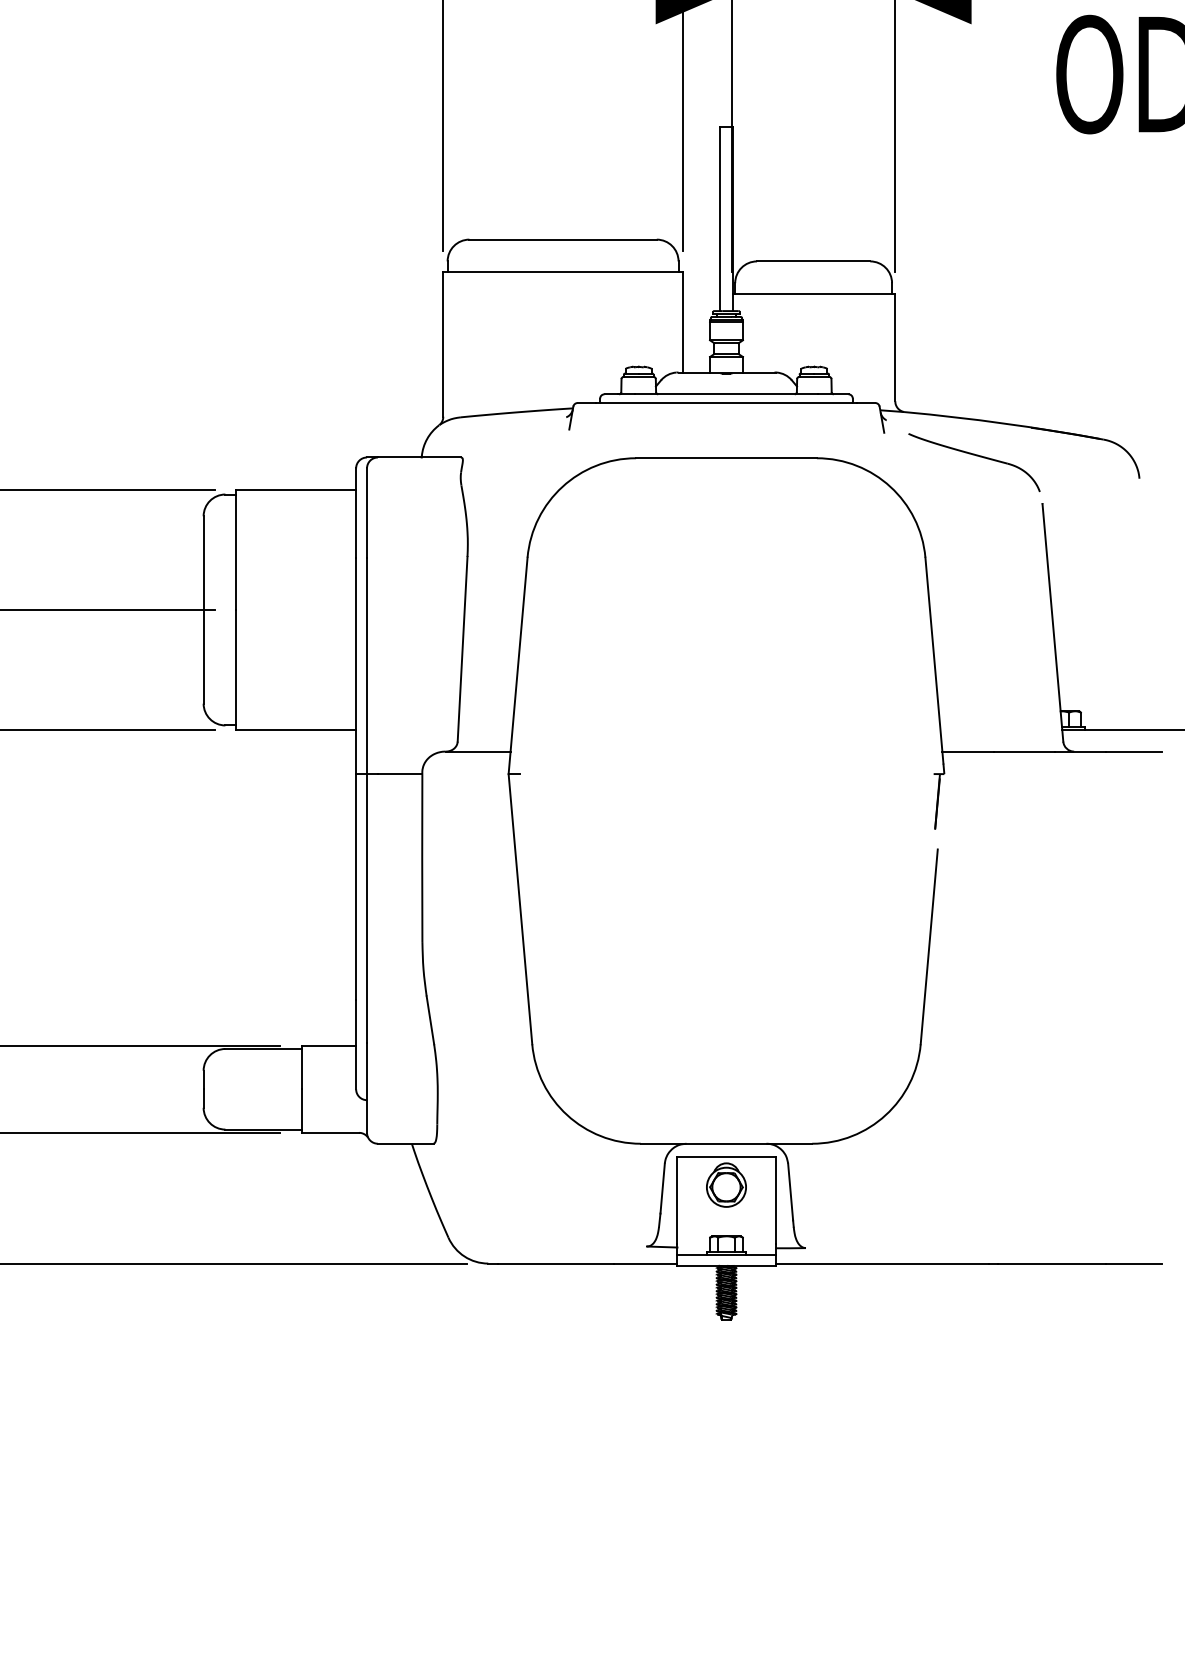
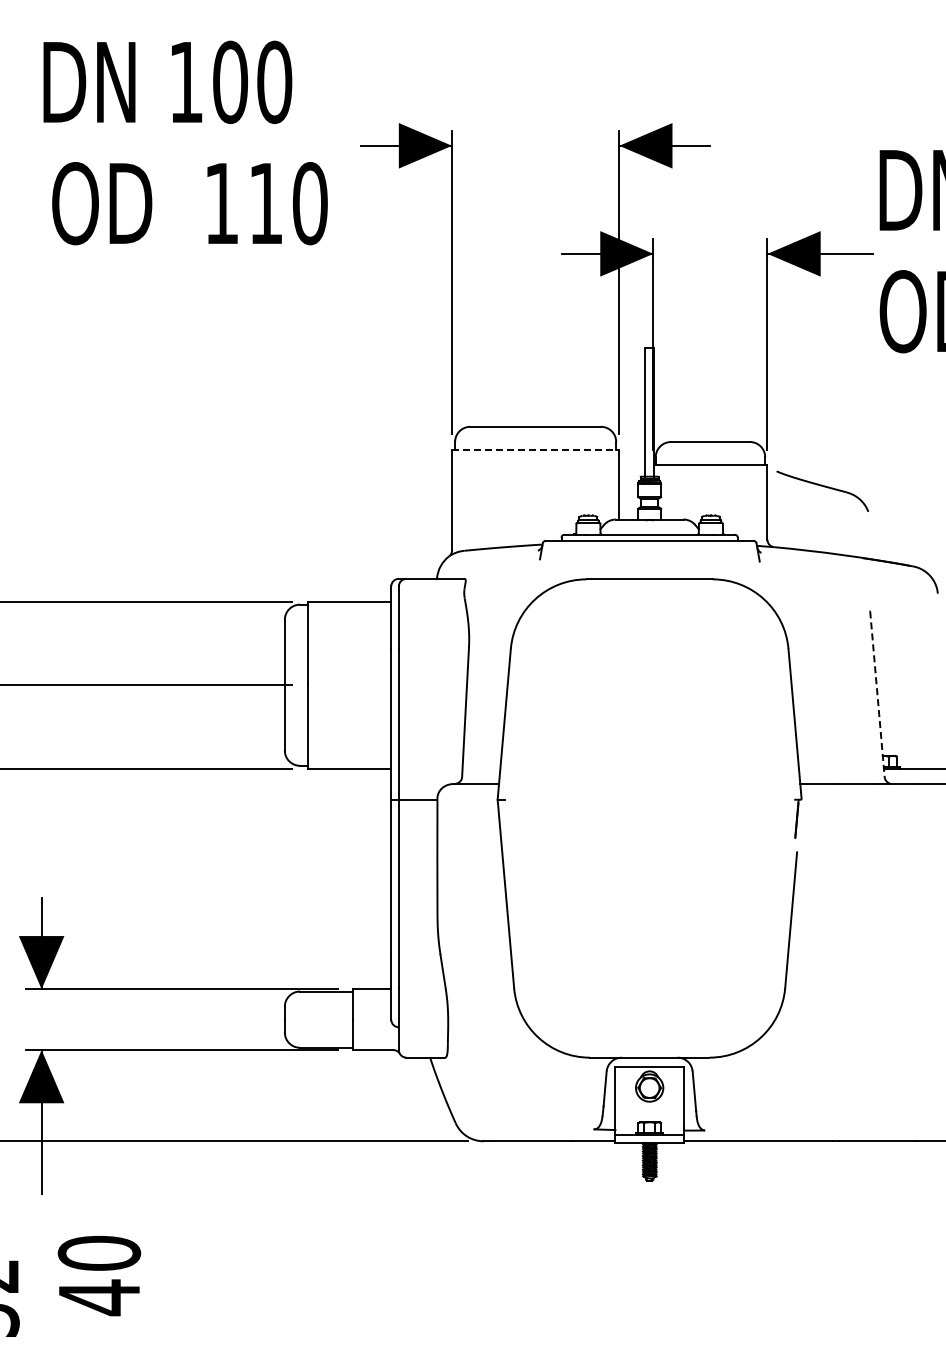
line: (562, 272) -> (535, 449), solid -> dashed
part: (974, 461) -> (822, 490), moved
line: (1053, 623) -> (877, 694), solid -> dashed

